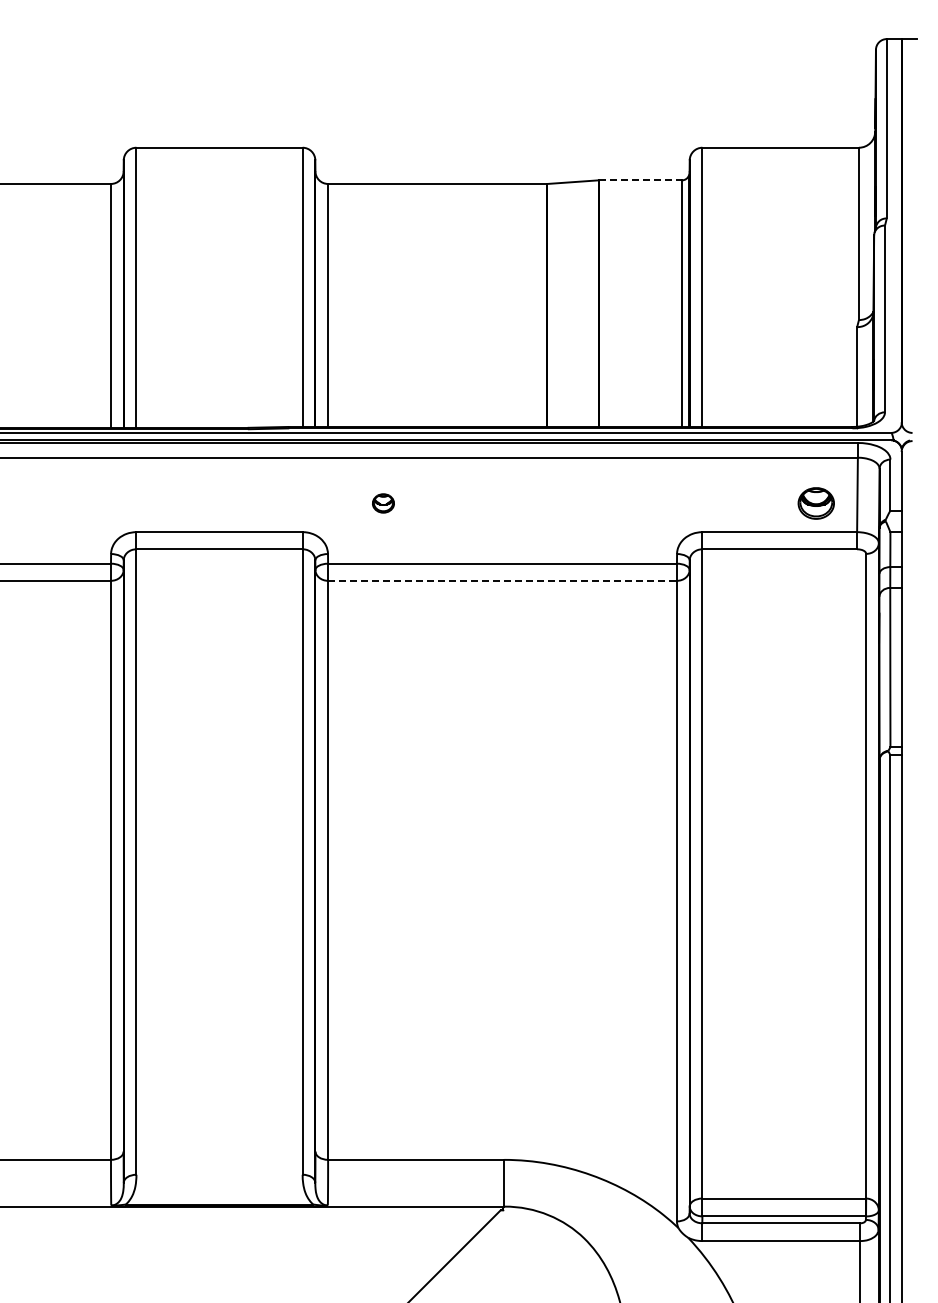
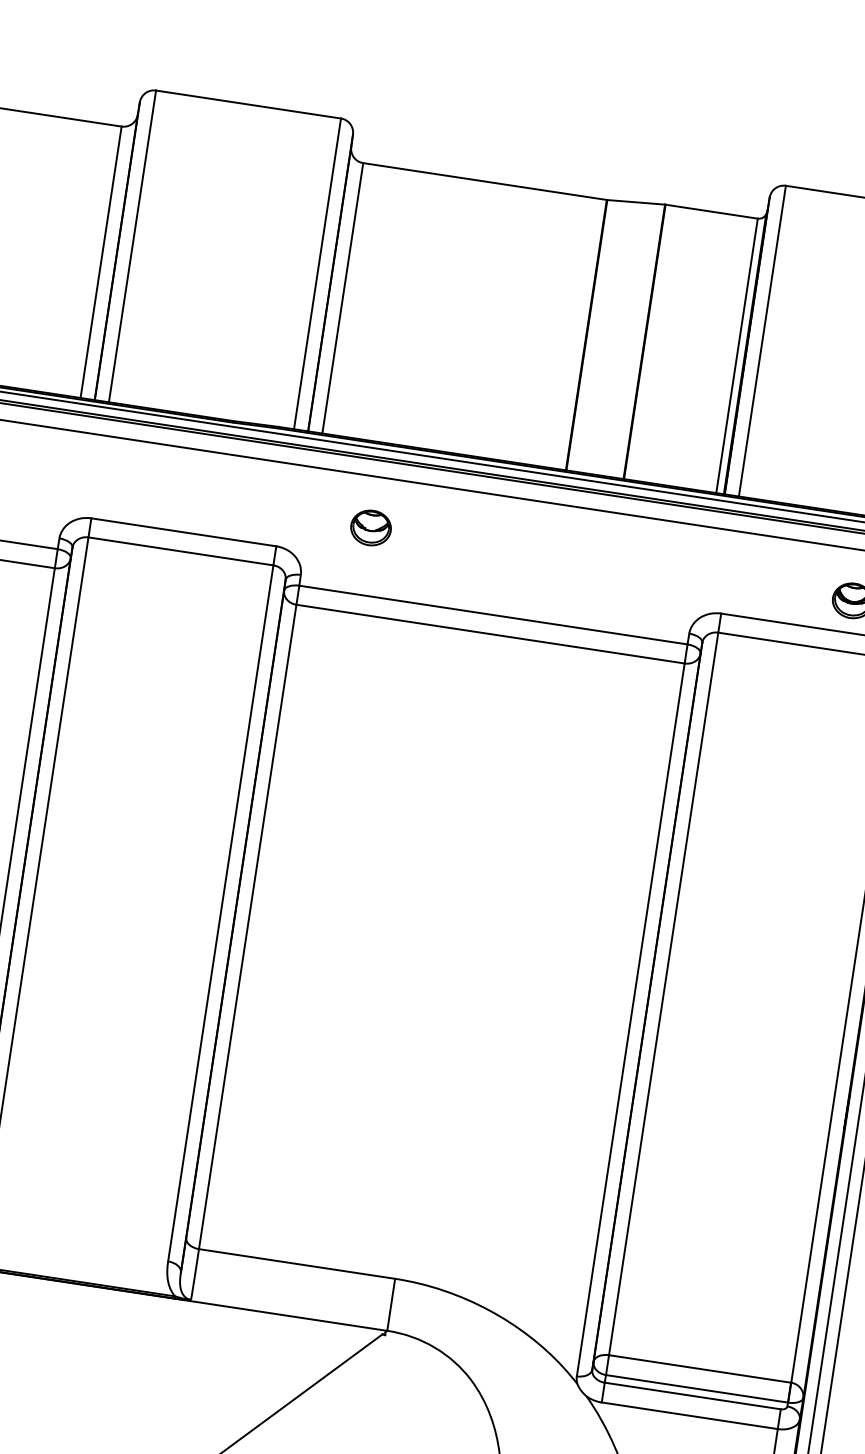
line: (641, 180) -> (712, 212), dashed -> solid
part: (383, 503) -> (371, 528), size x1.67
line: (503, 580) -> (491, 633), dashed -> solid

